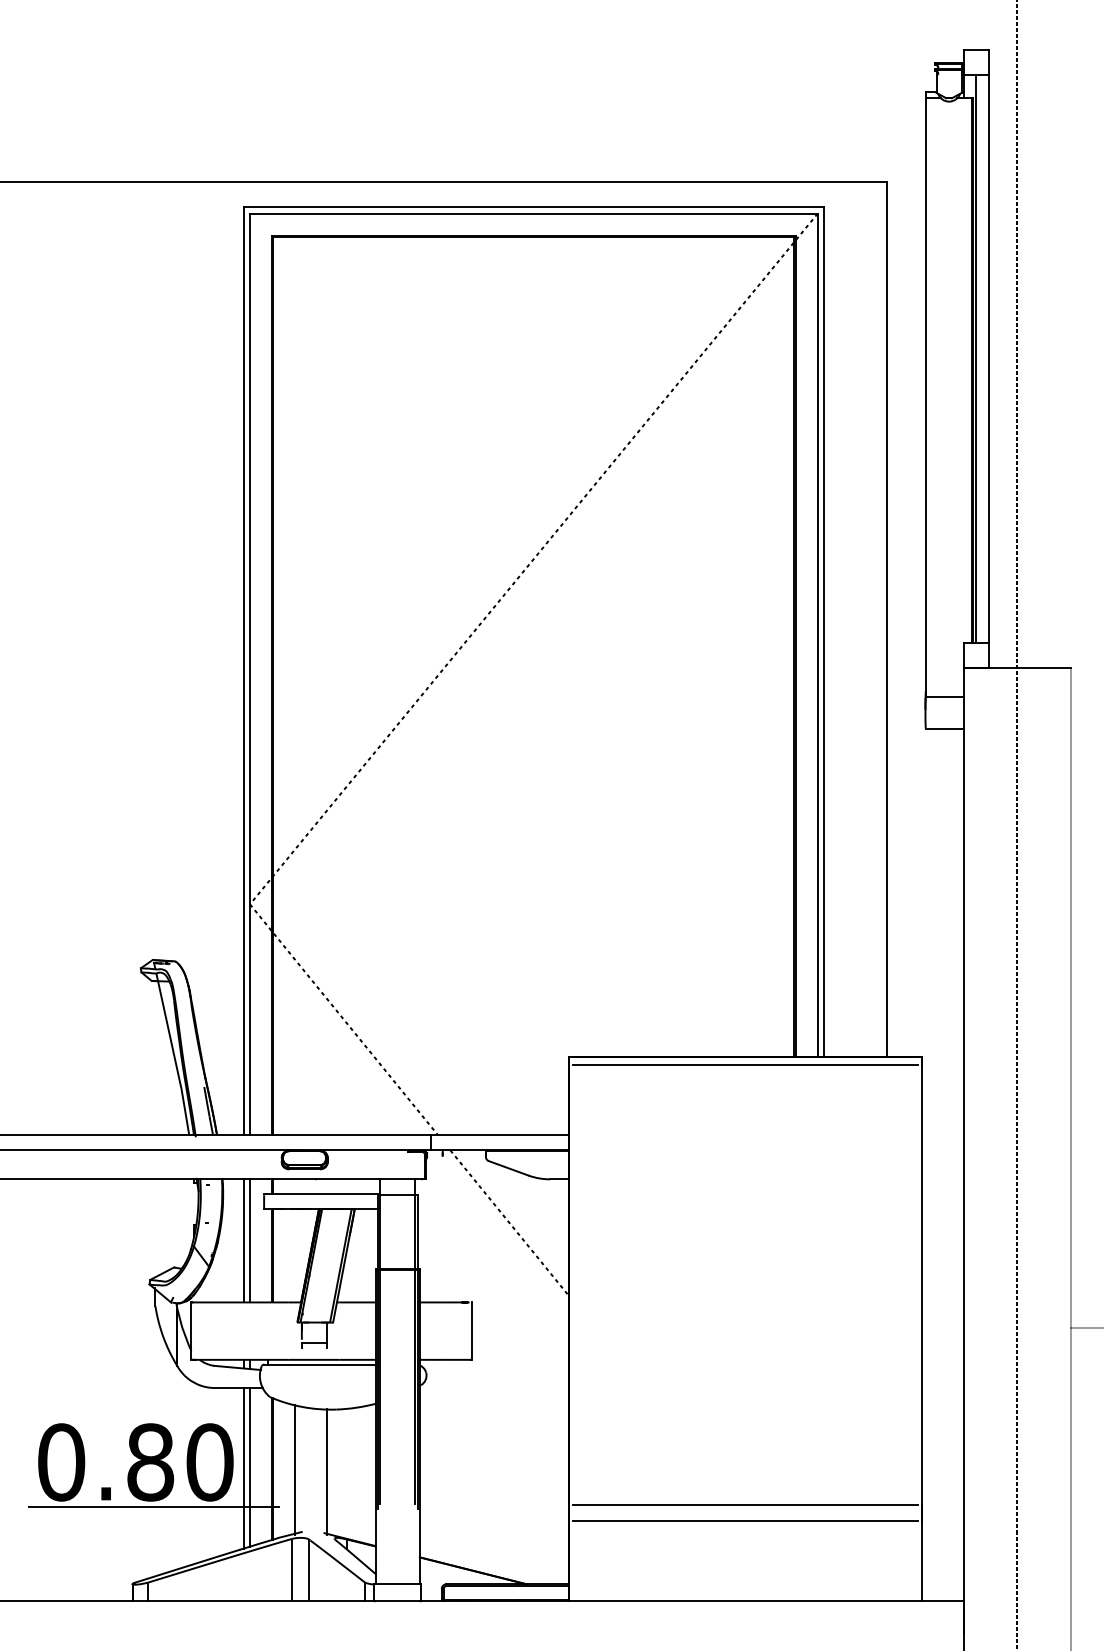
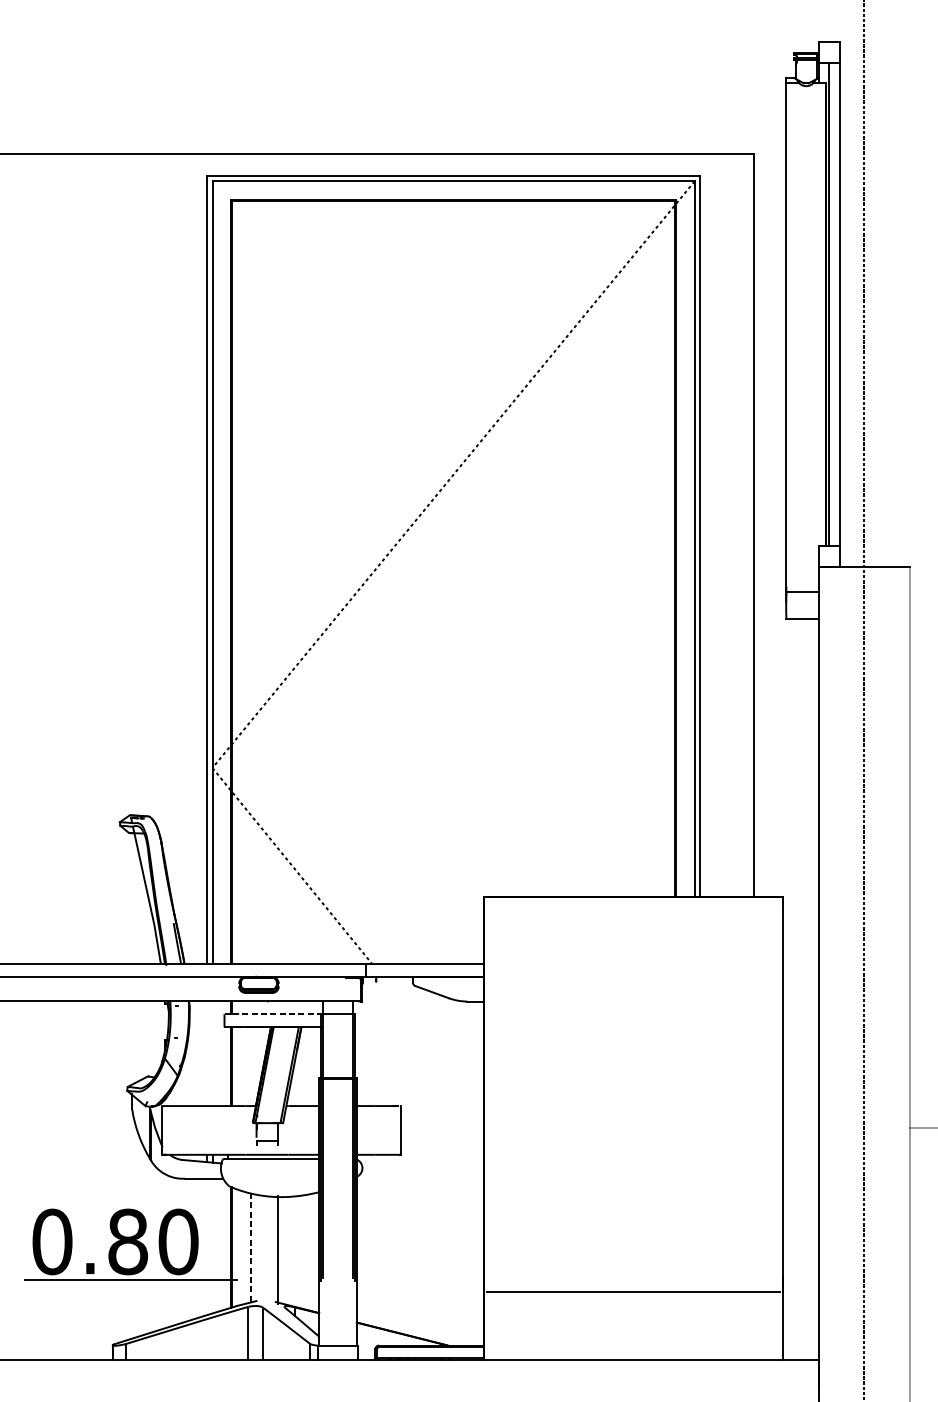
line: (745, 1064) -> (633, 903), removed
line: (322, 1193) -> (274, 1013), solid -> dashed
line: (509, 1223) -> (432, 1039), removed
line: (243, 1240) -> (206, 1053), removed
line: (250, 1240) -> (212, 1053), removed
line: (250, 1466) -> (212, 1245), removed
line: (243, 1467) -> (206, 1246), removed
line: (295, 1470) -> (251, 1248), solid -> dashed
line: (745, 1505) -> (633, 1278), removed

